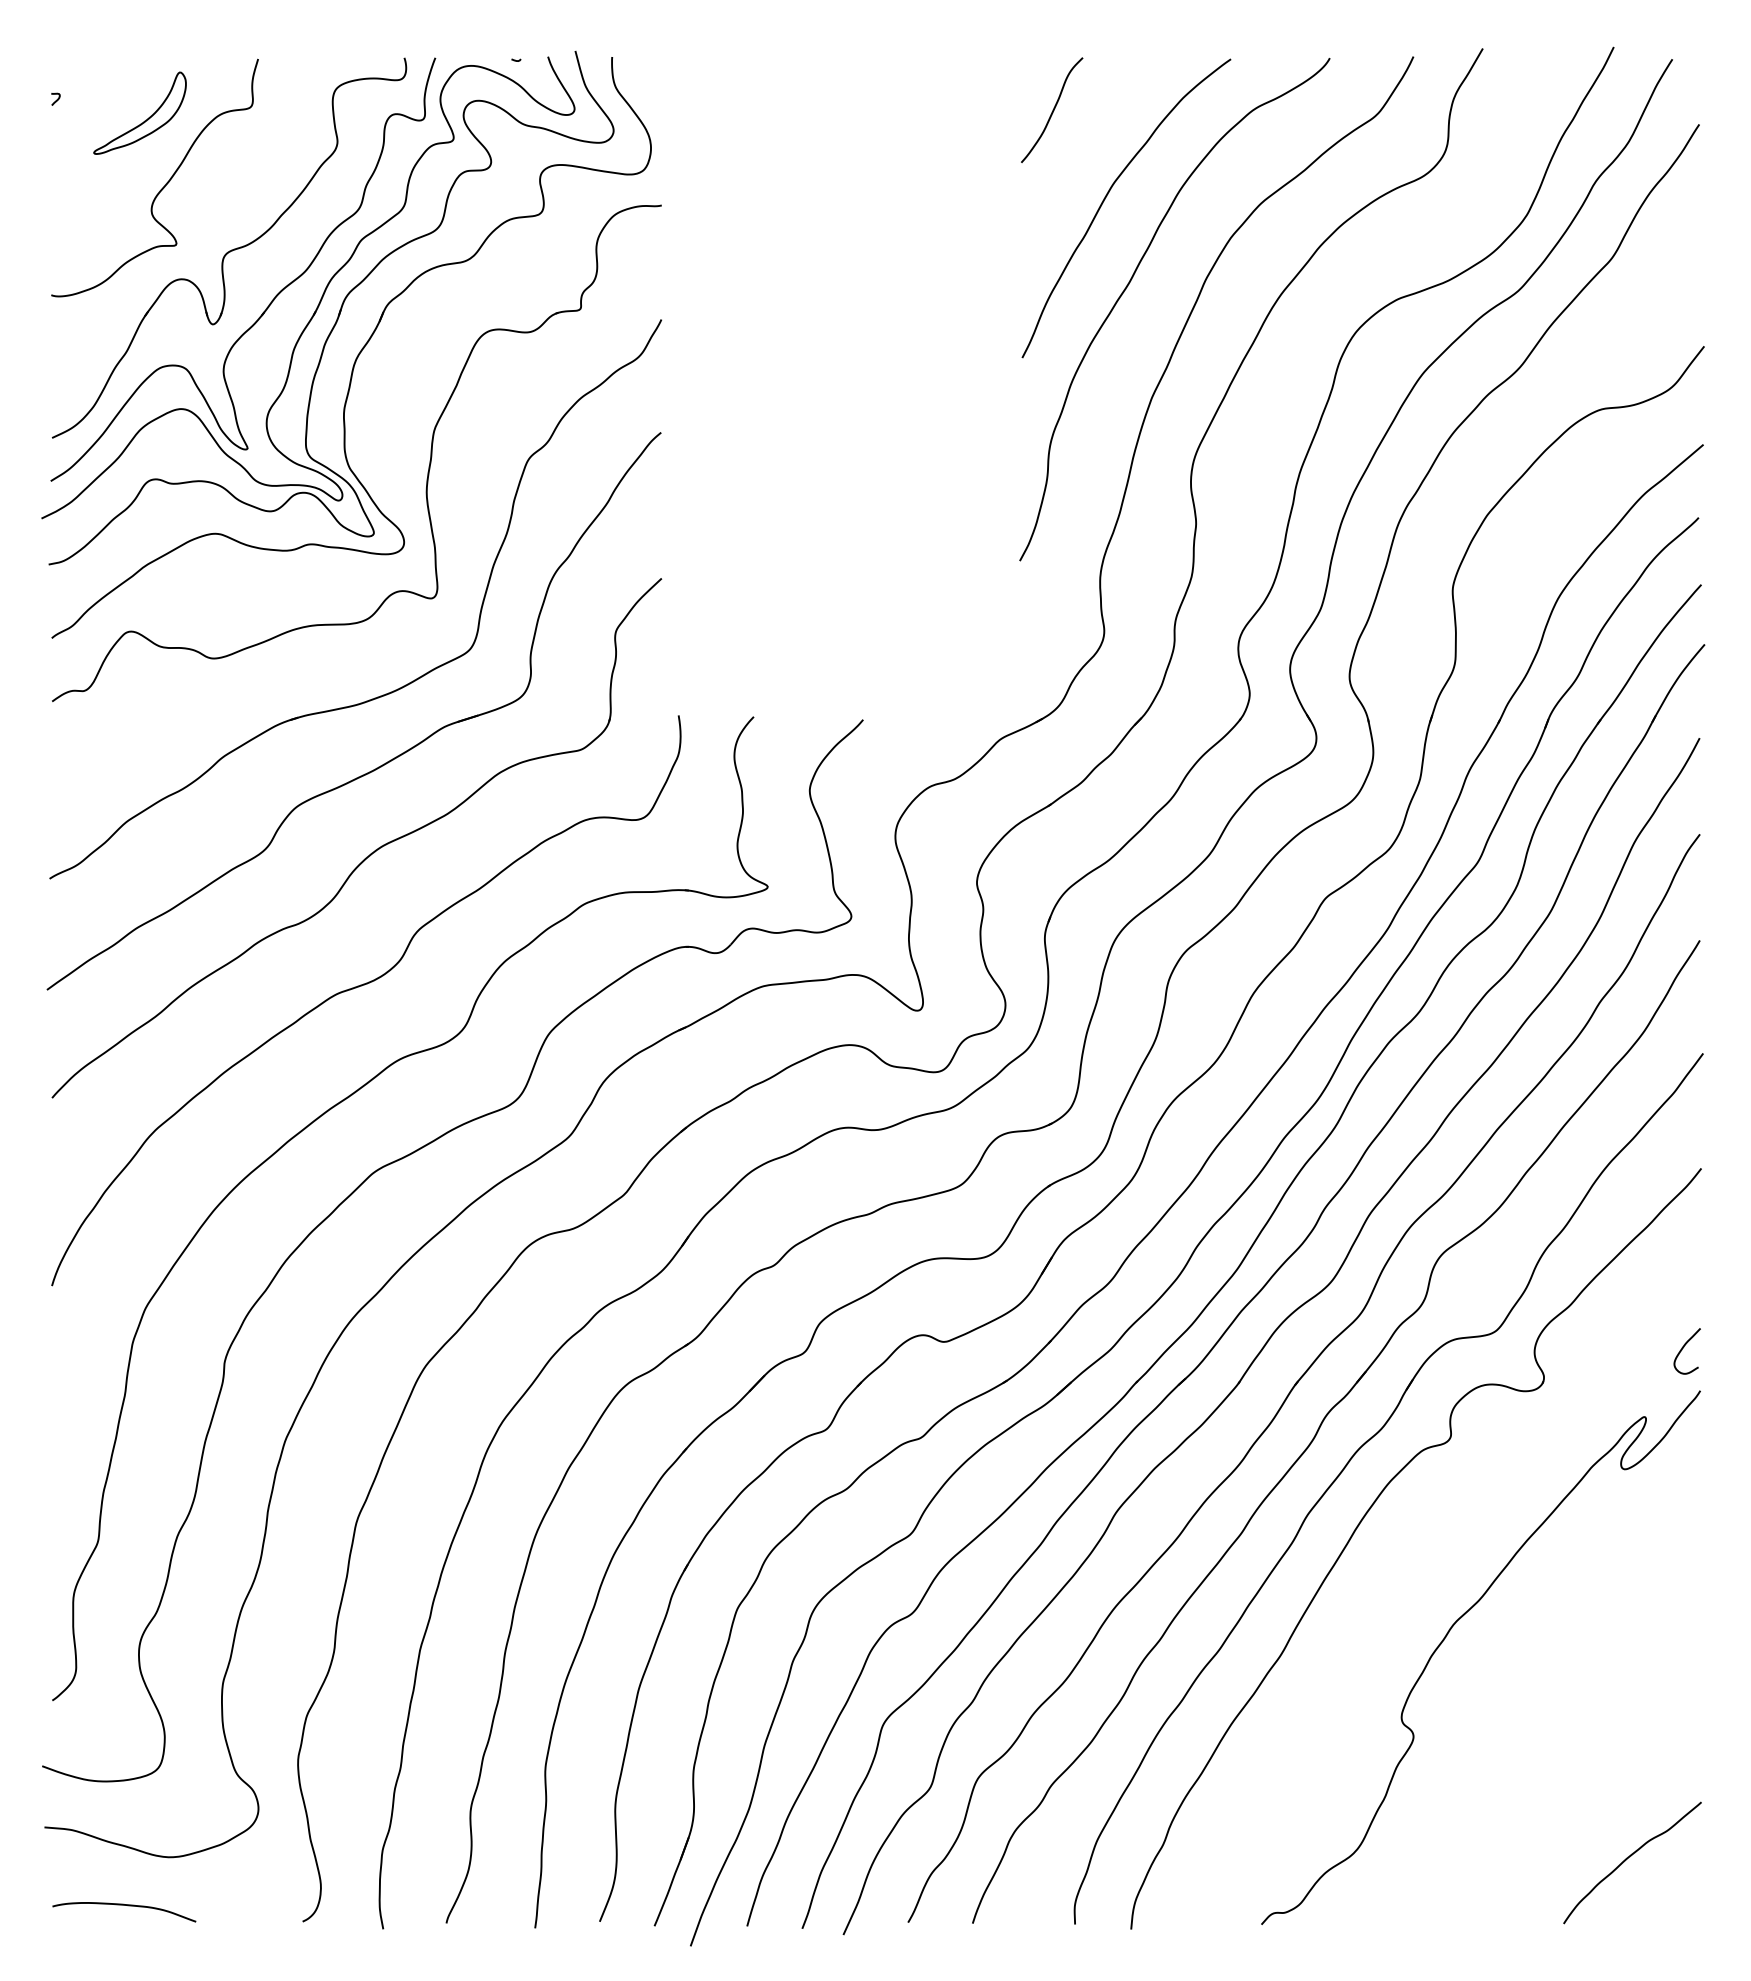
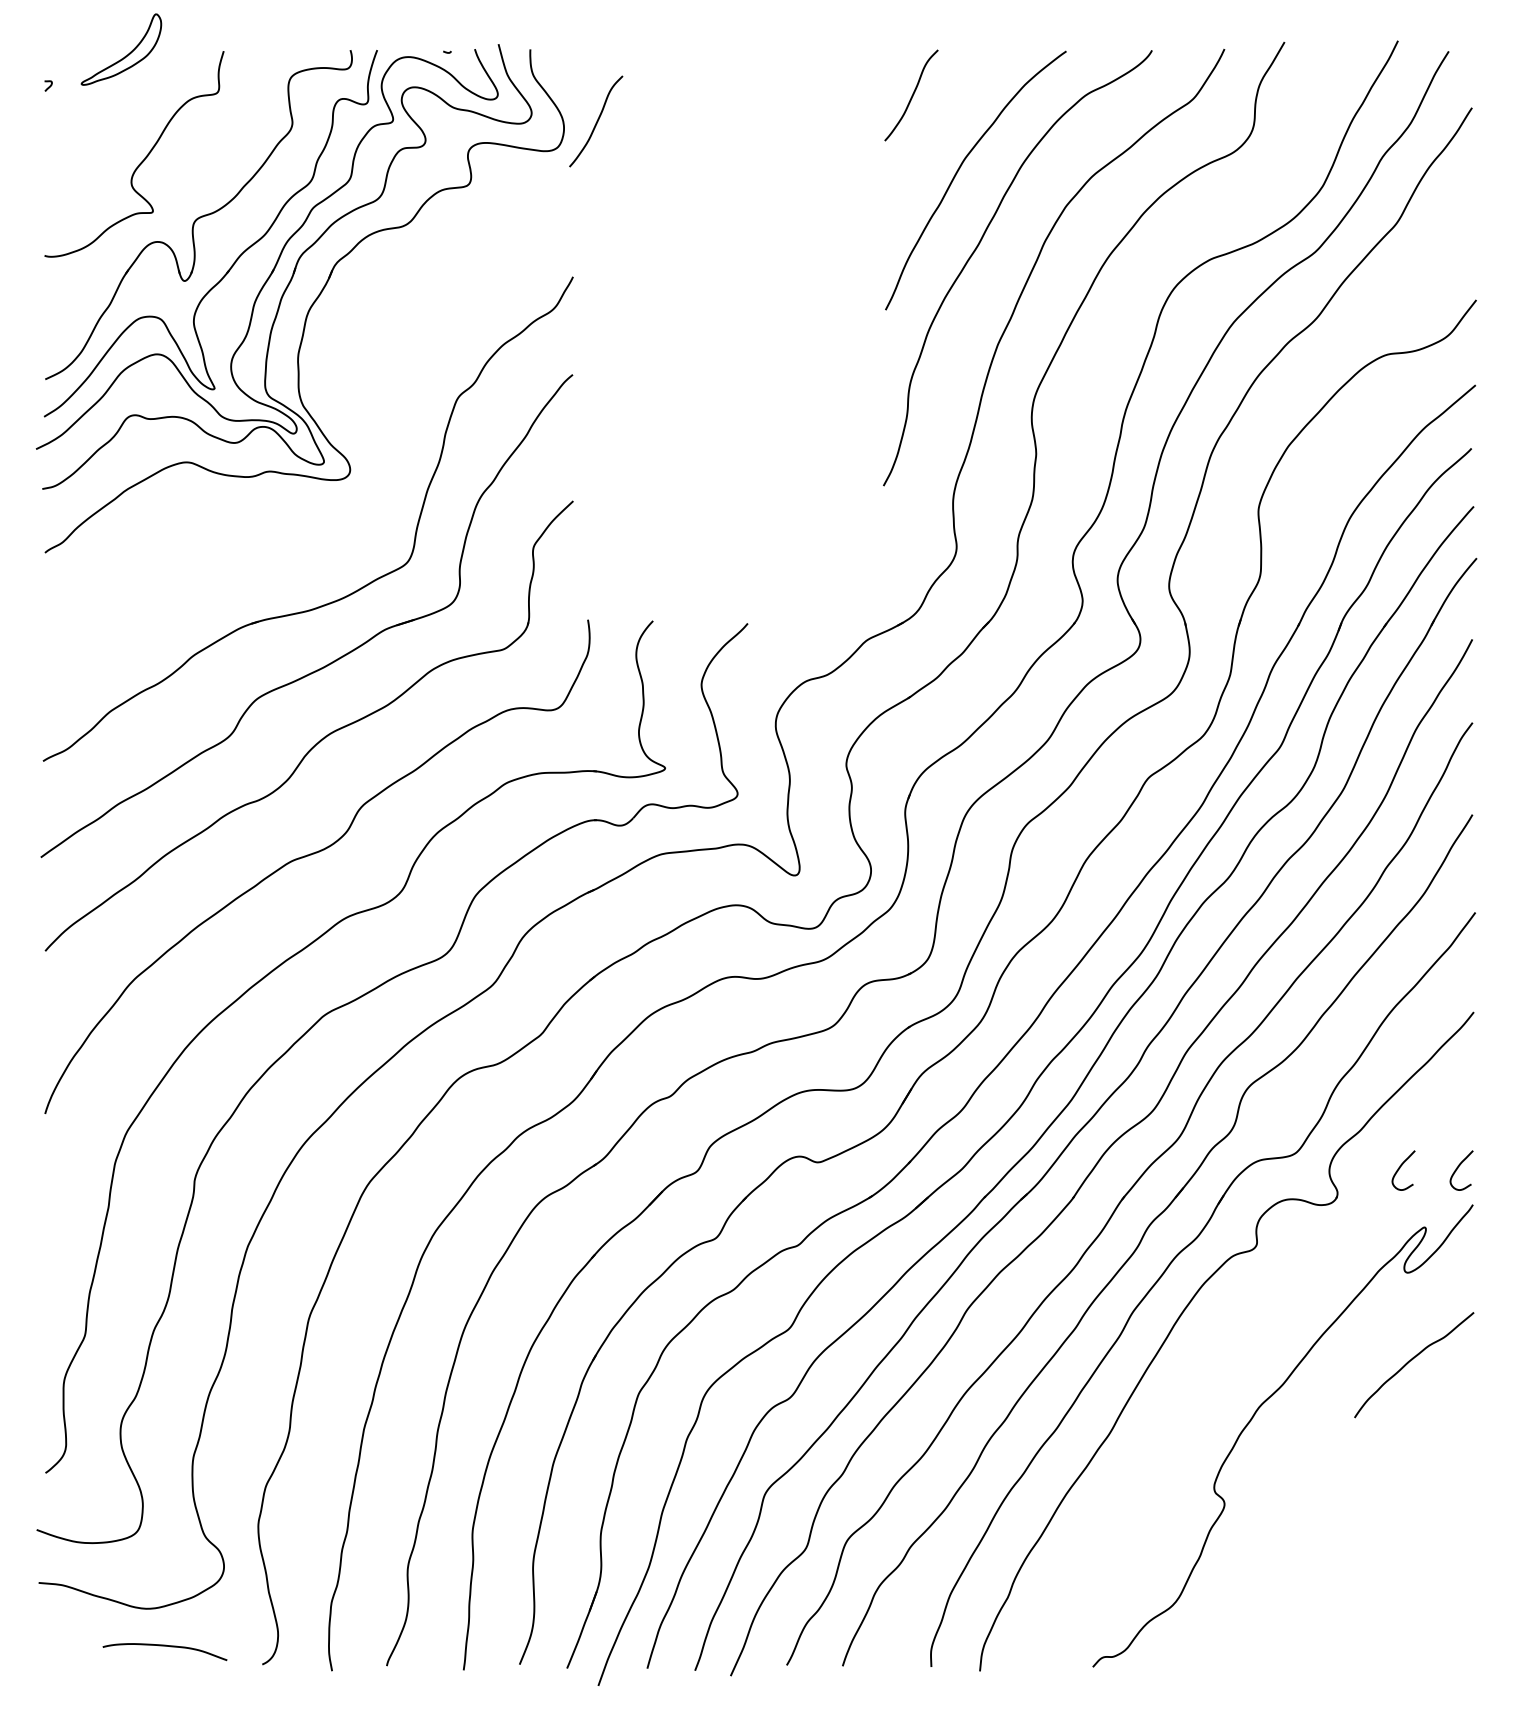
part: (144, 120) -> (125, 55), moved
curve: (688, 139) -> (596, 120), added
part: (428, 466) -> (371, 404), removed
curve: (1615, 1350) -> (1399, 1169), added
curve: (1628, 1858) -> (1410, 1361), moved
curve: (124, 1905) -> (165, 1646), moved

